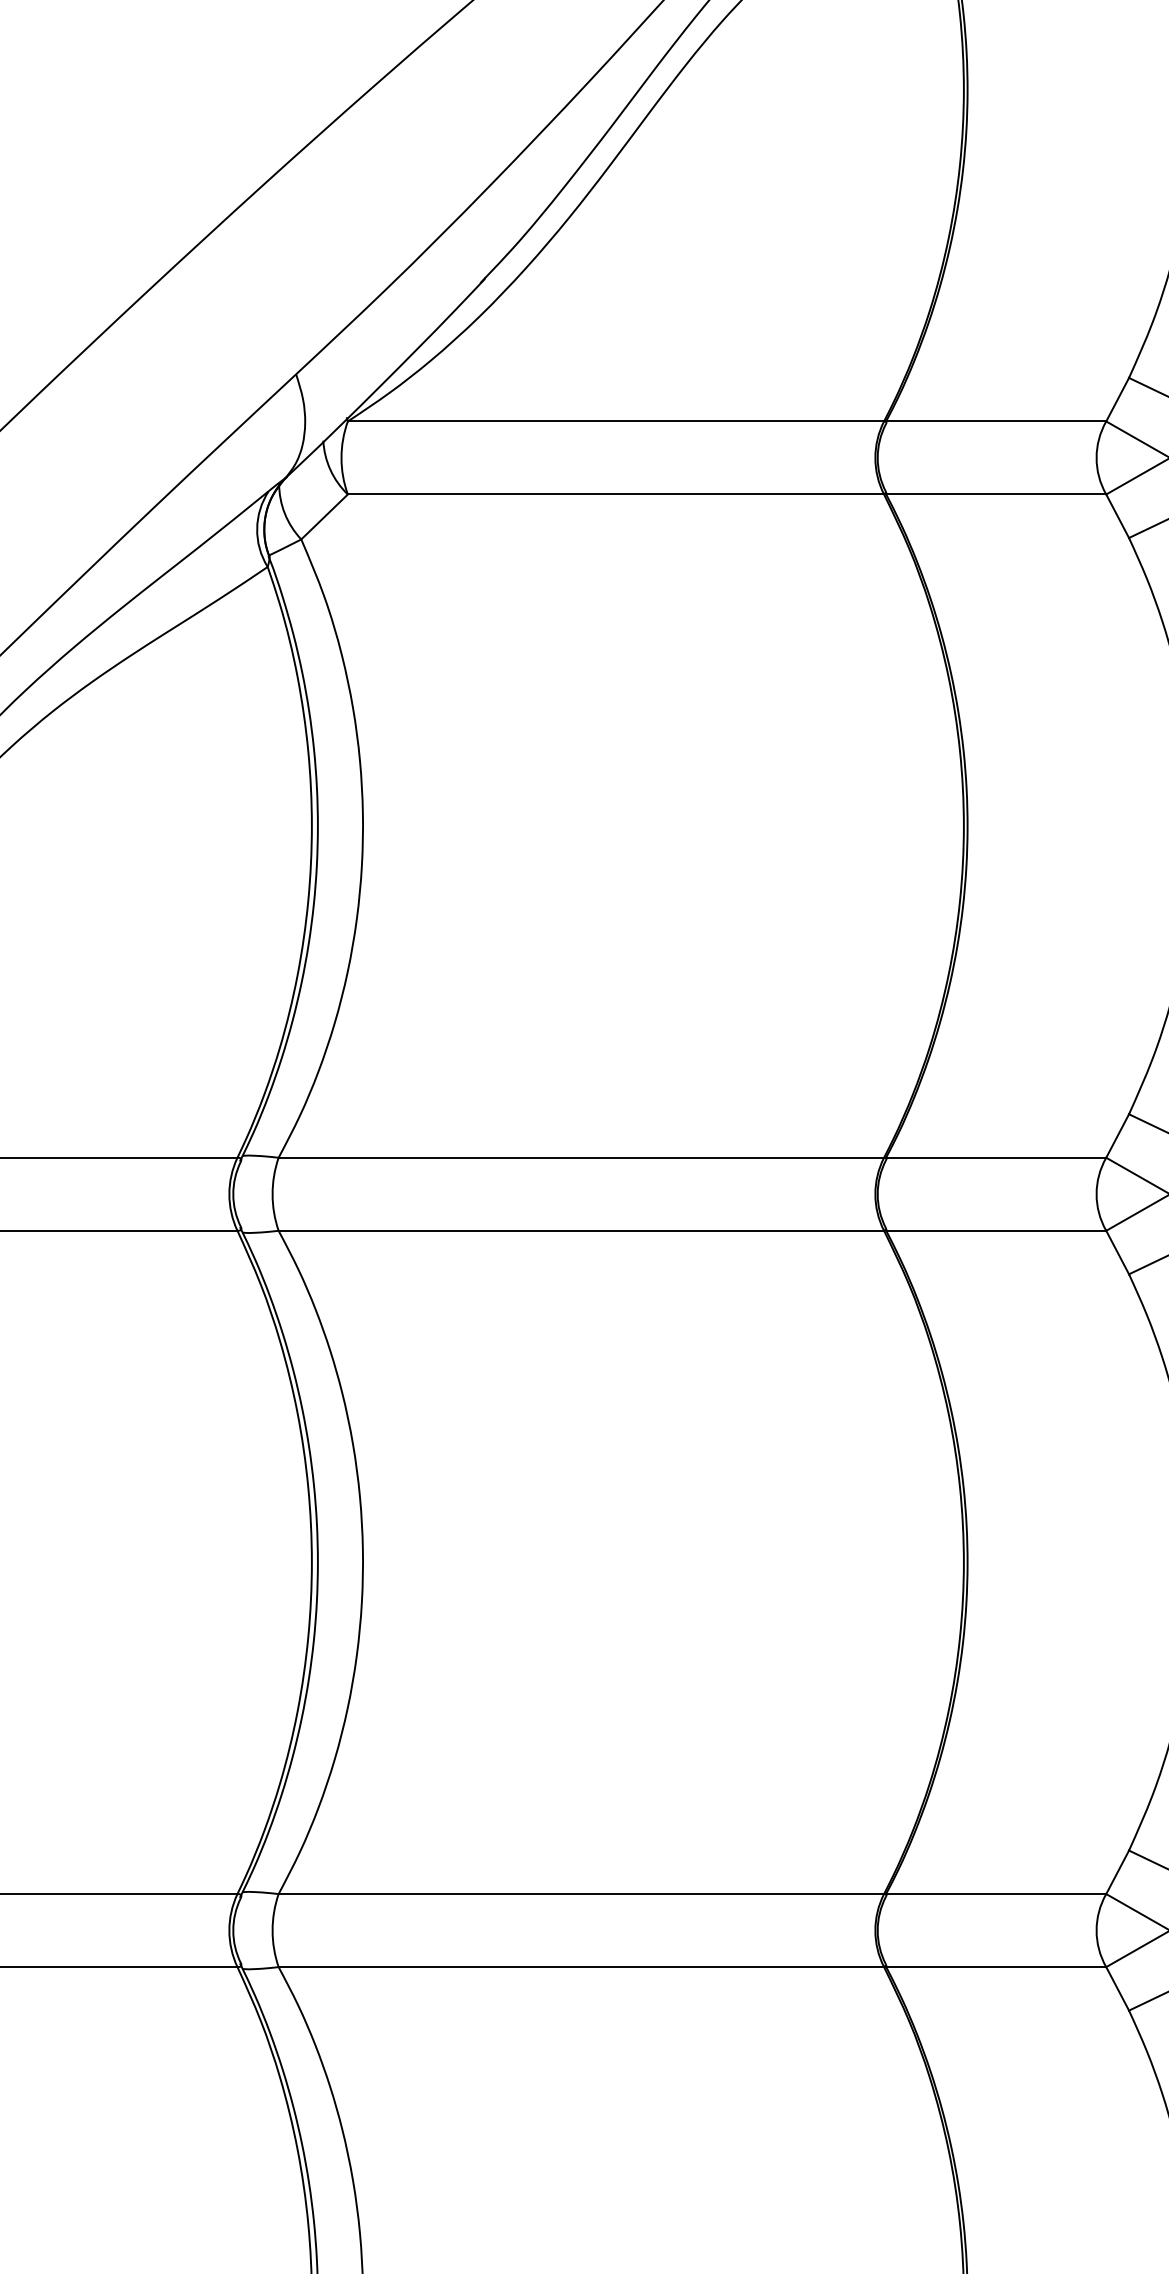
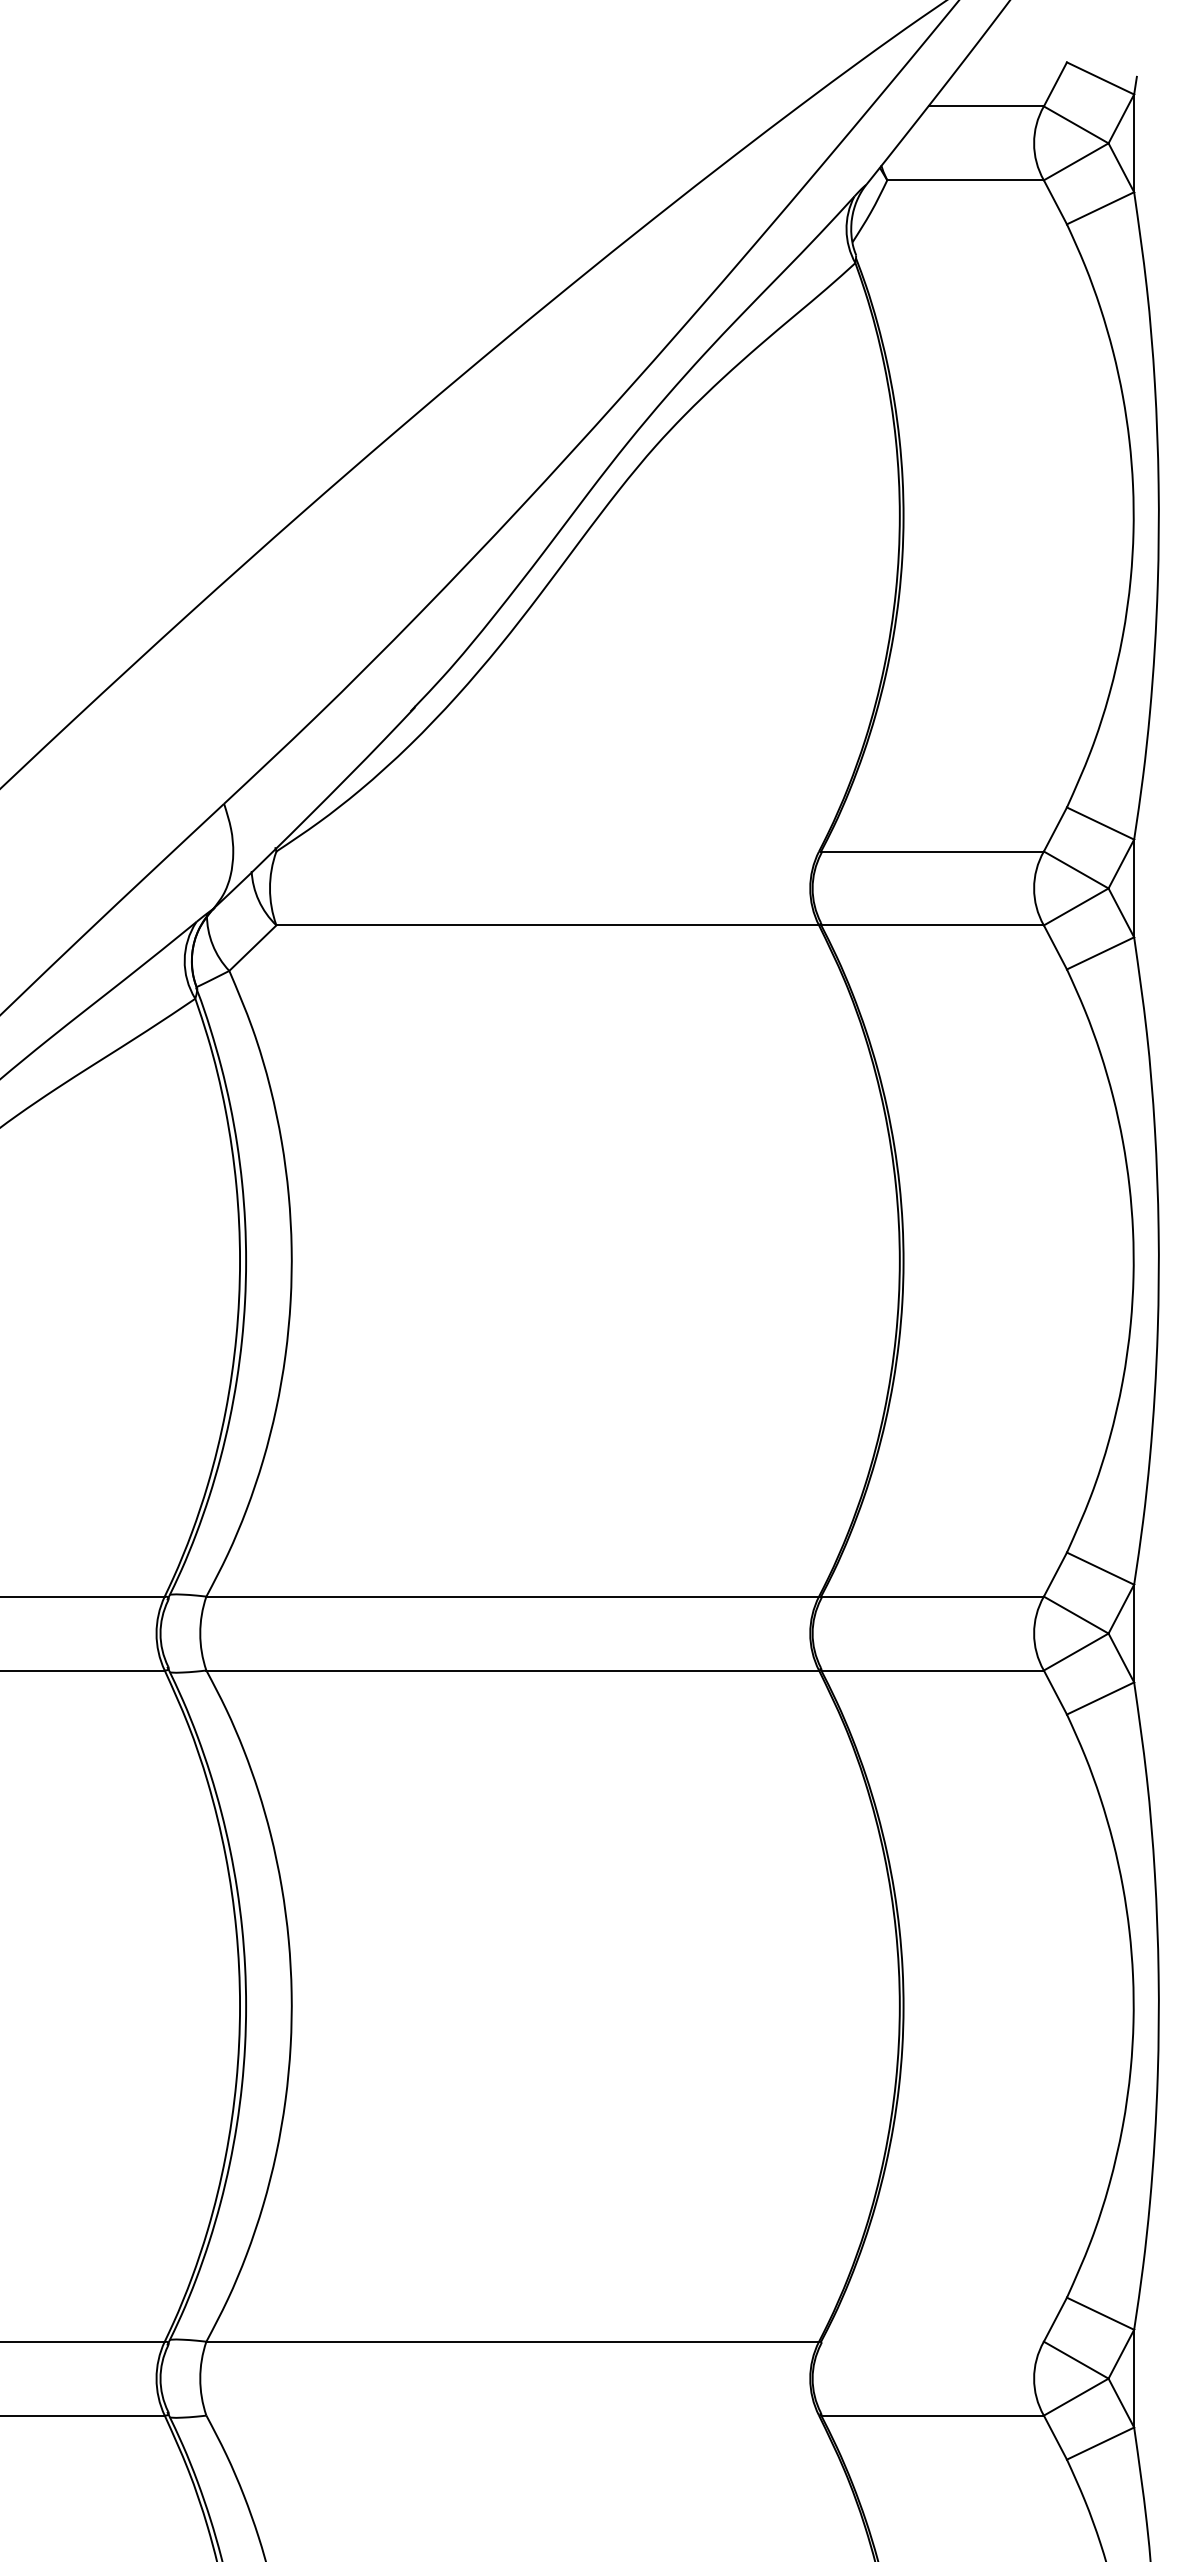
line: (615, 421) -> (547, 851), removed
line: (996, 1893) -> (932, 2341), removed
line: (581, 1966) -> (512, 2415), removed

